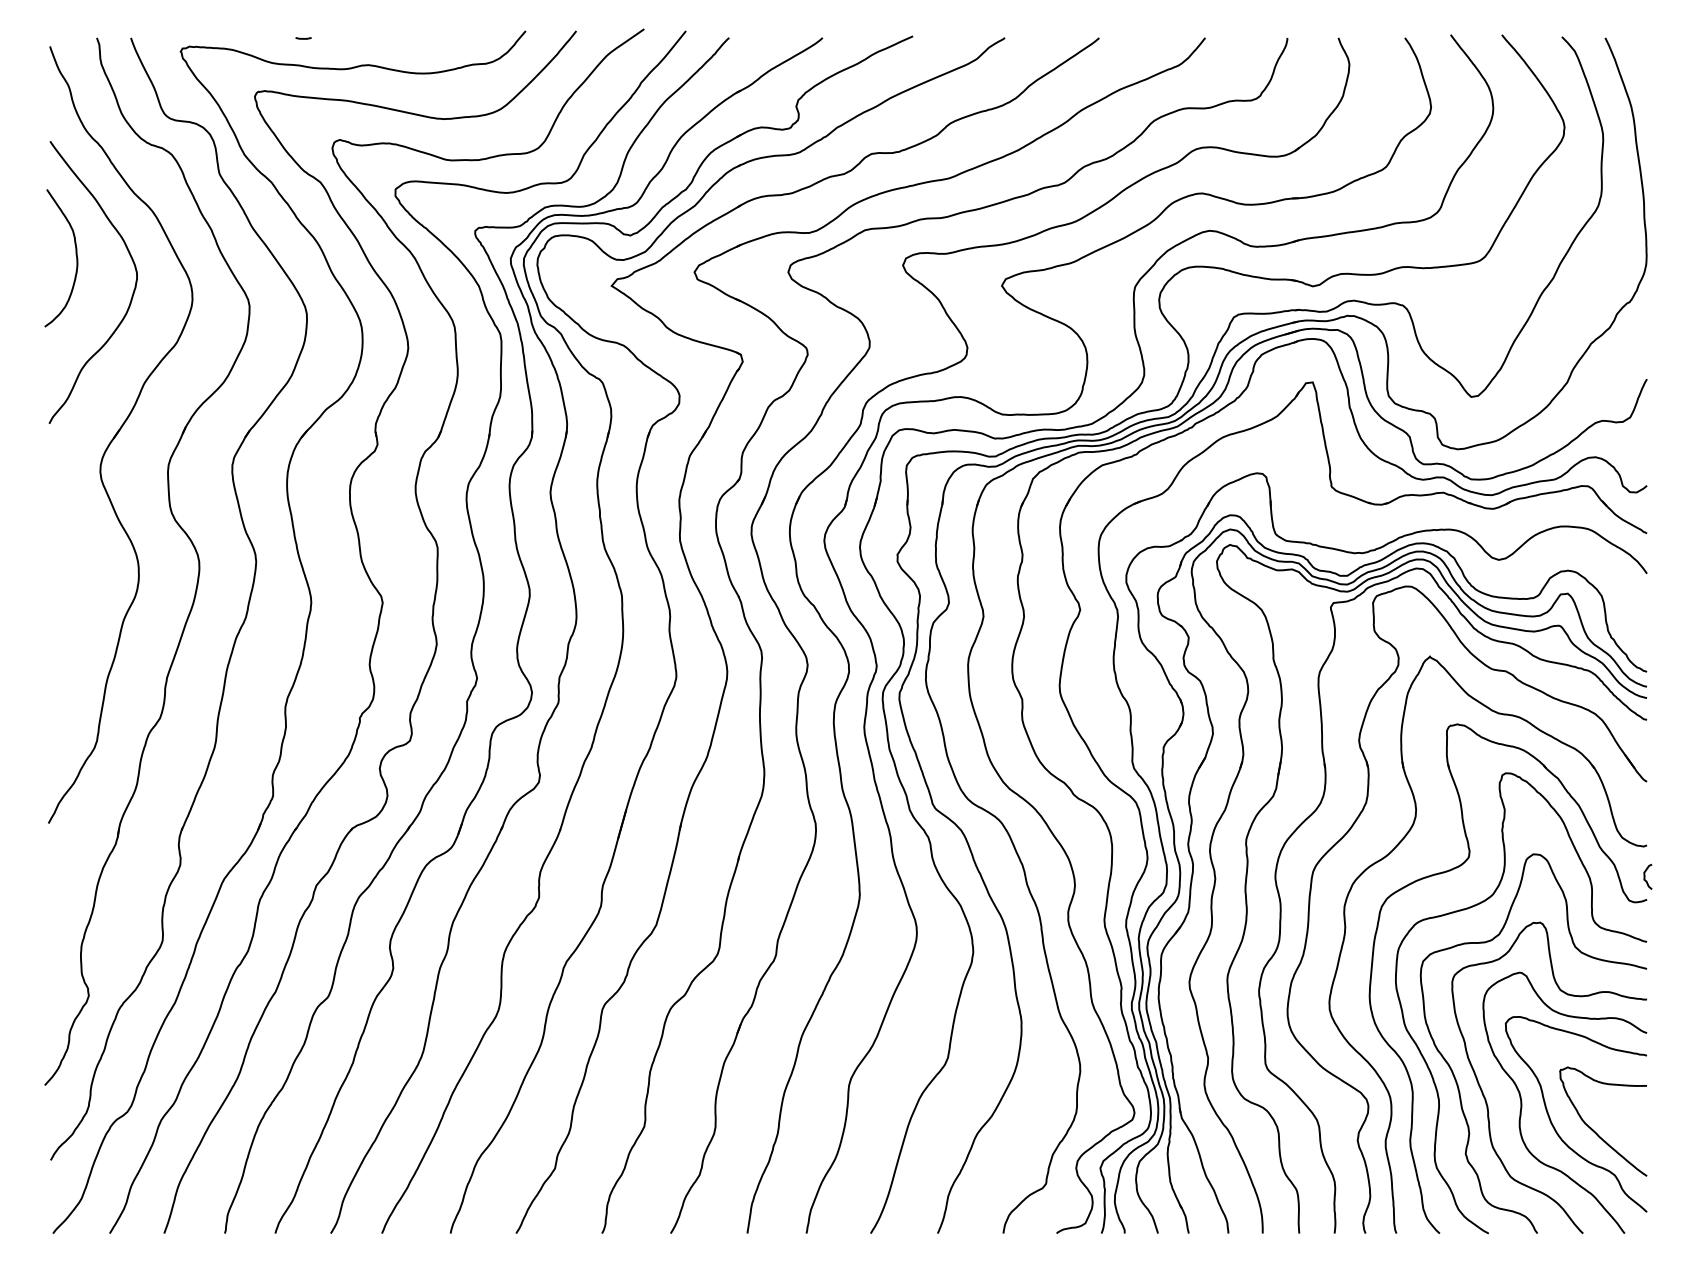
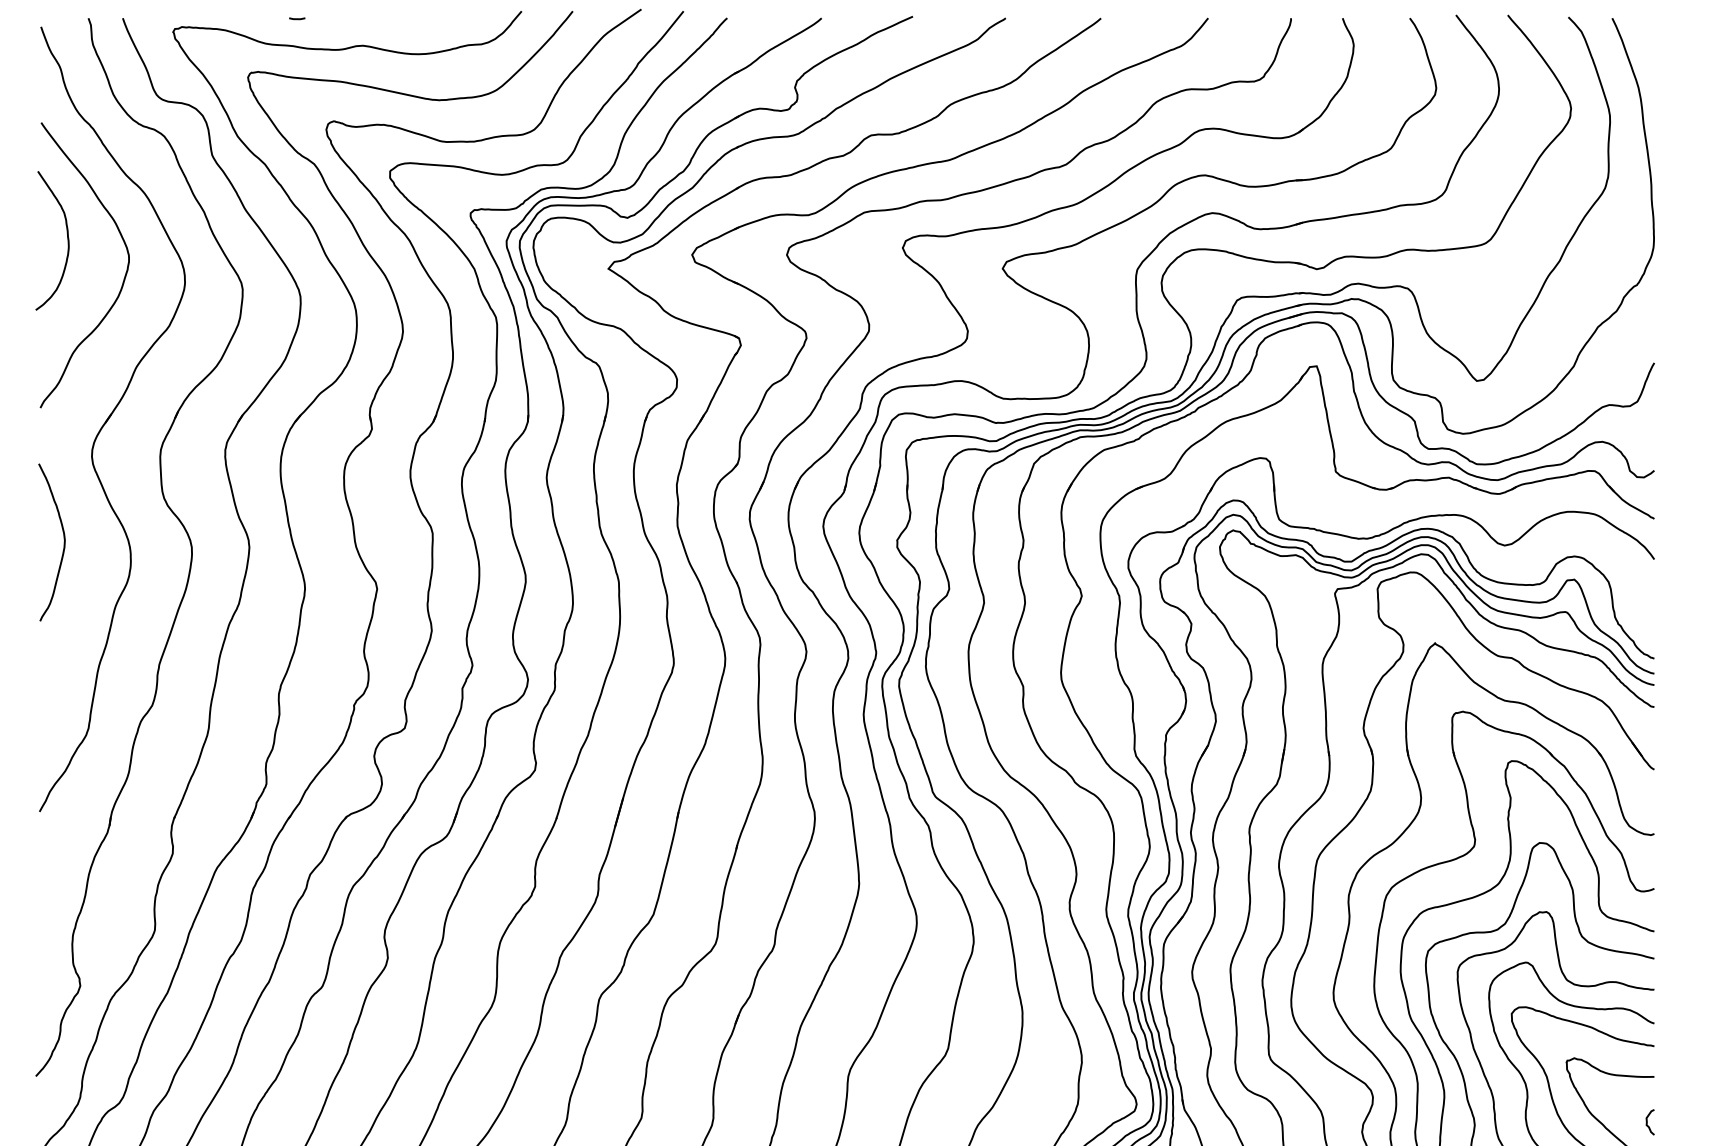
curve: (72, 556) -> (63, 542), added
curve: (1645, 876) -> (1647, 1121), moved

